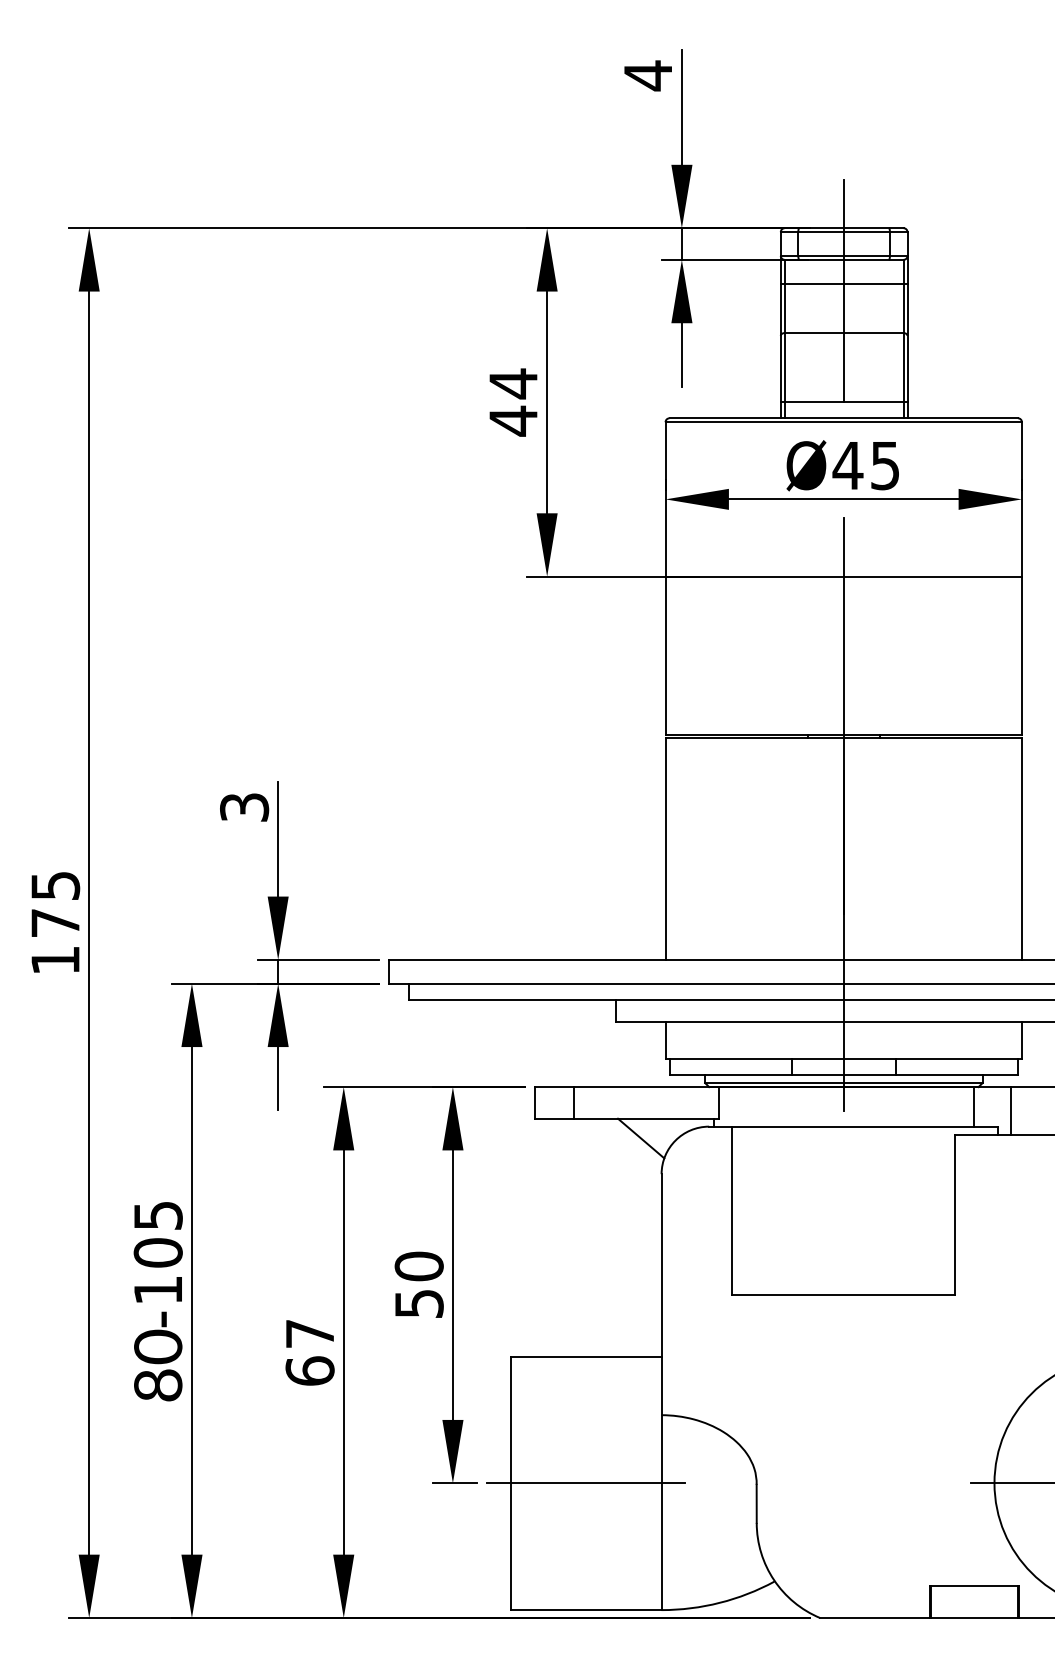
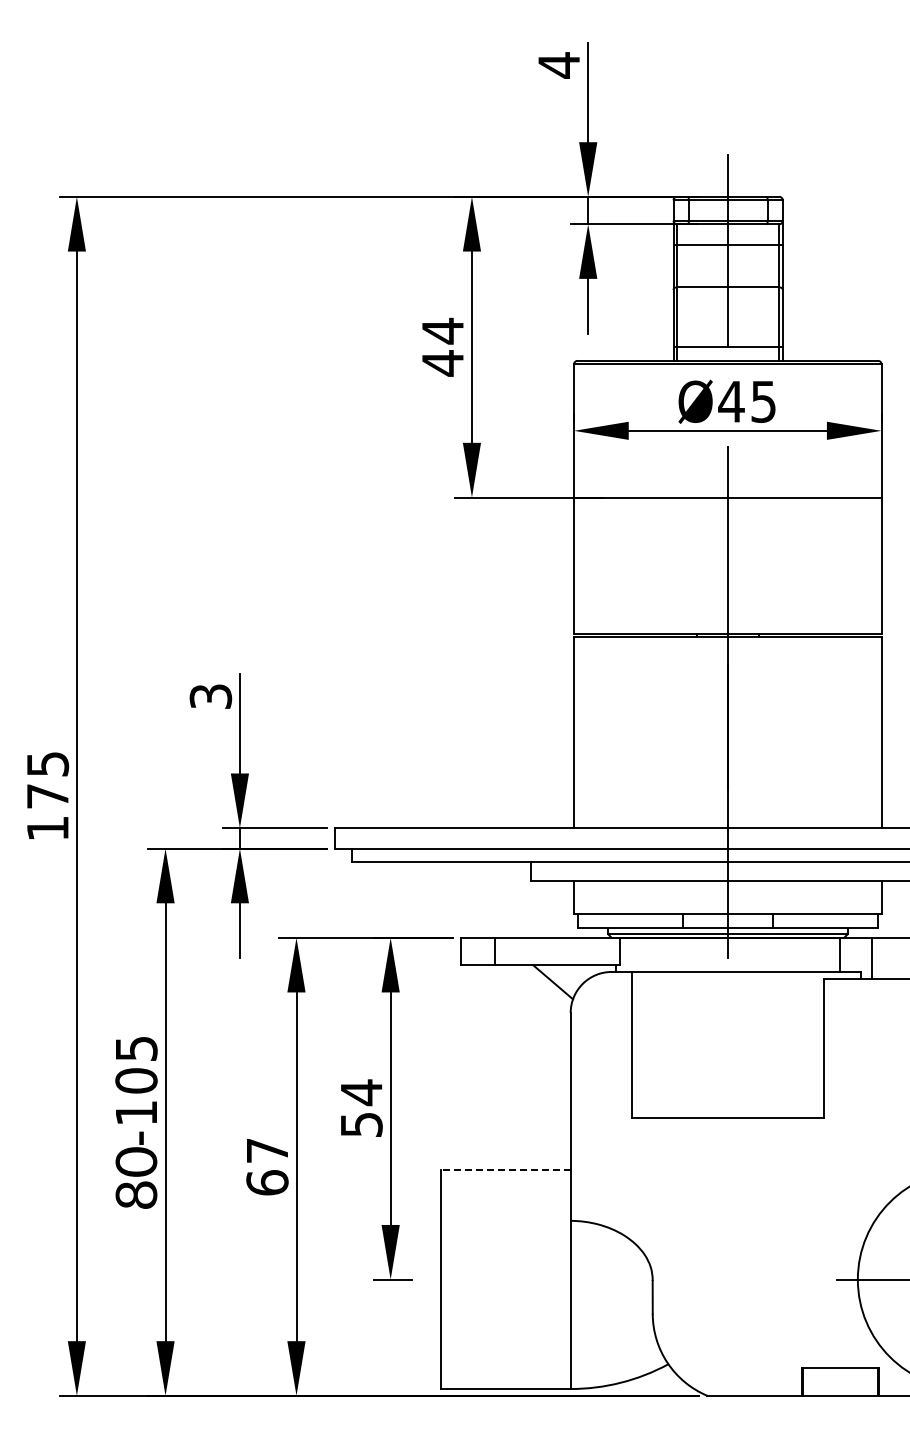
text: (419, 1266) -> (361, 1092), 50 -> 54
line: (586, 1356) -> (505, 1170), solid -> dashed
line: (586, 1483) -> (505, 1279), removed

